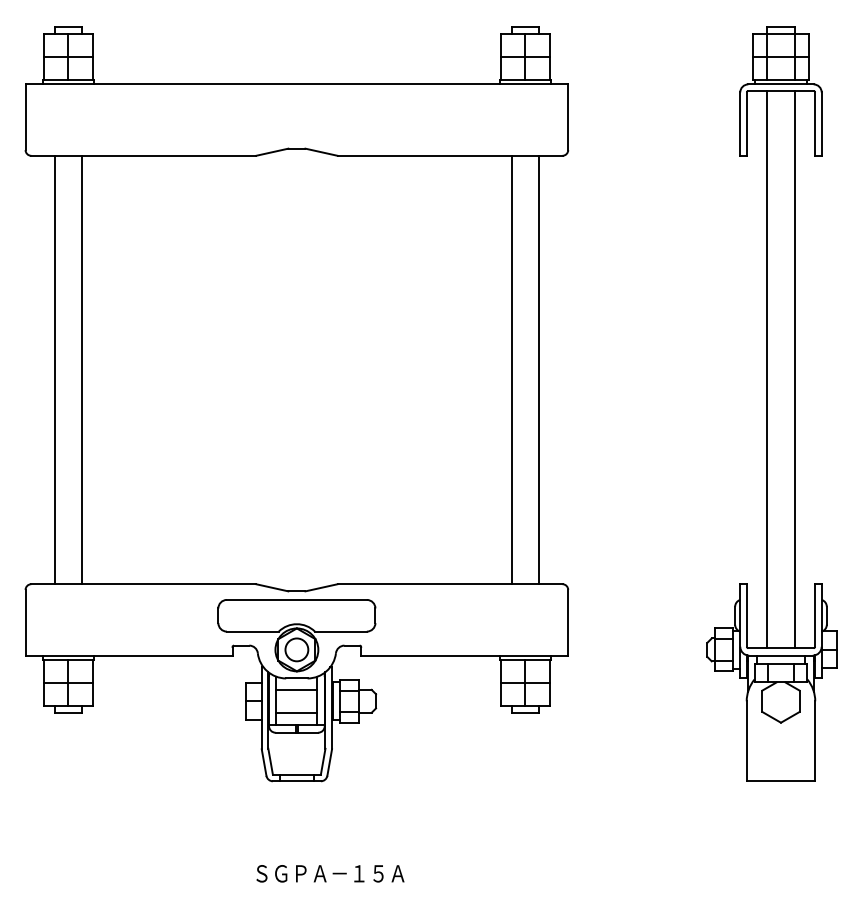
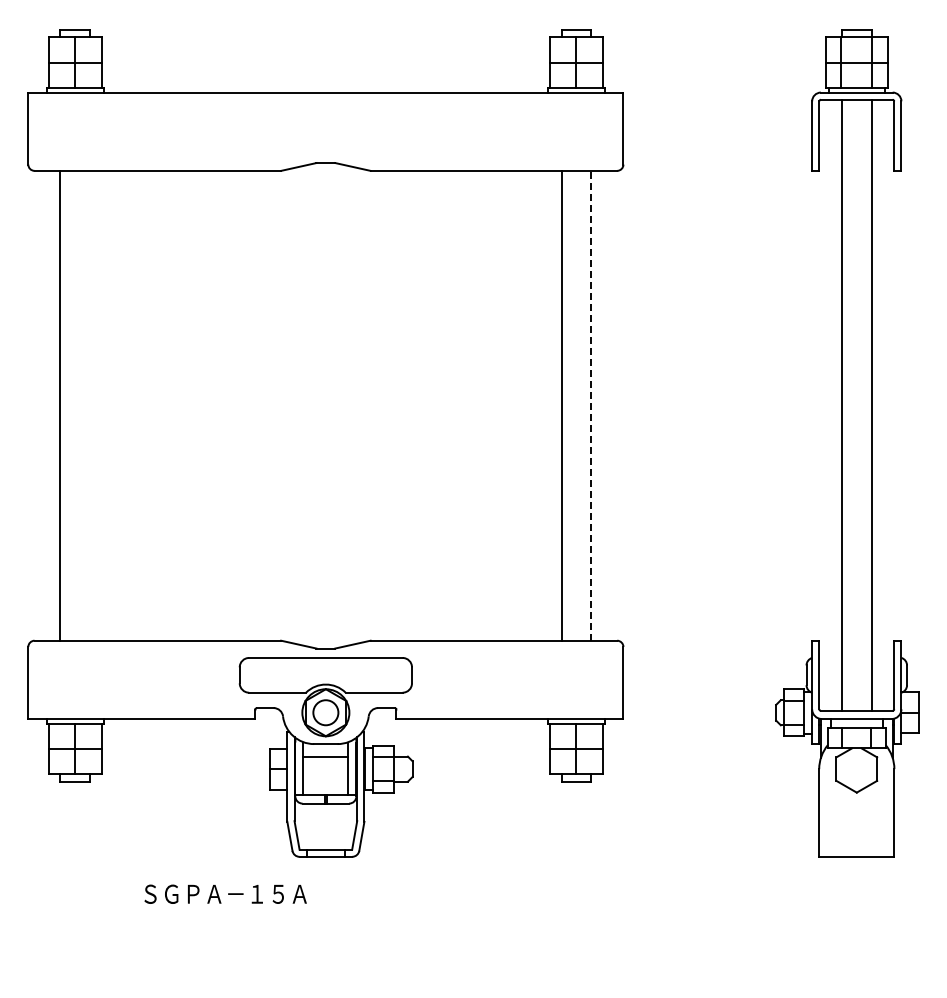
line: (82, 369) -> (90, 405), removed
line: (539, 369) -> (591, 405), solid -> dashed
line: (296, 712) -> (325, 781), removed
text: (330, 873) -> (225, 893), moved

